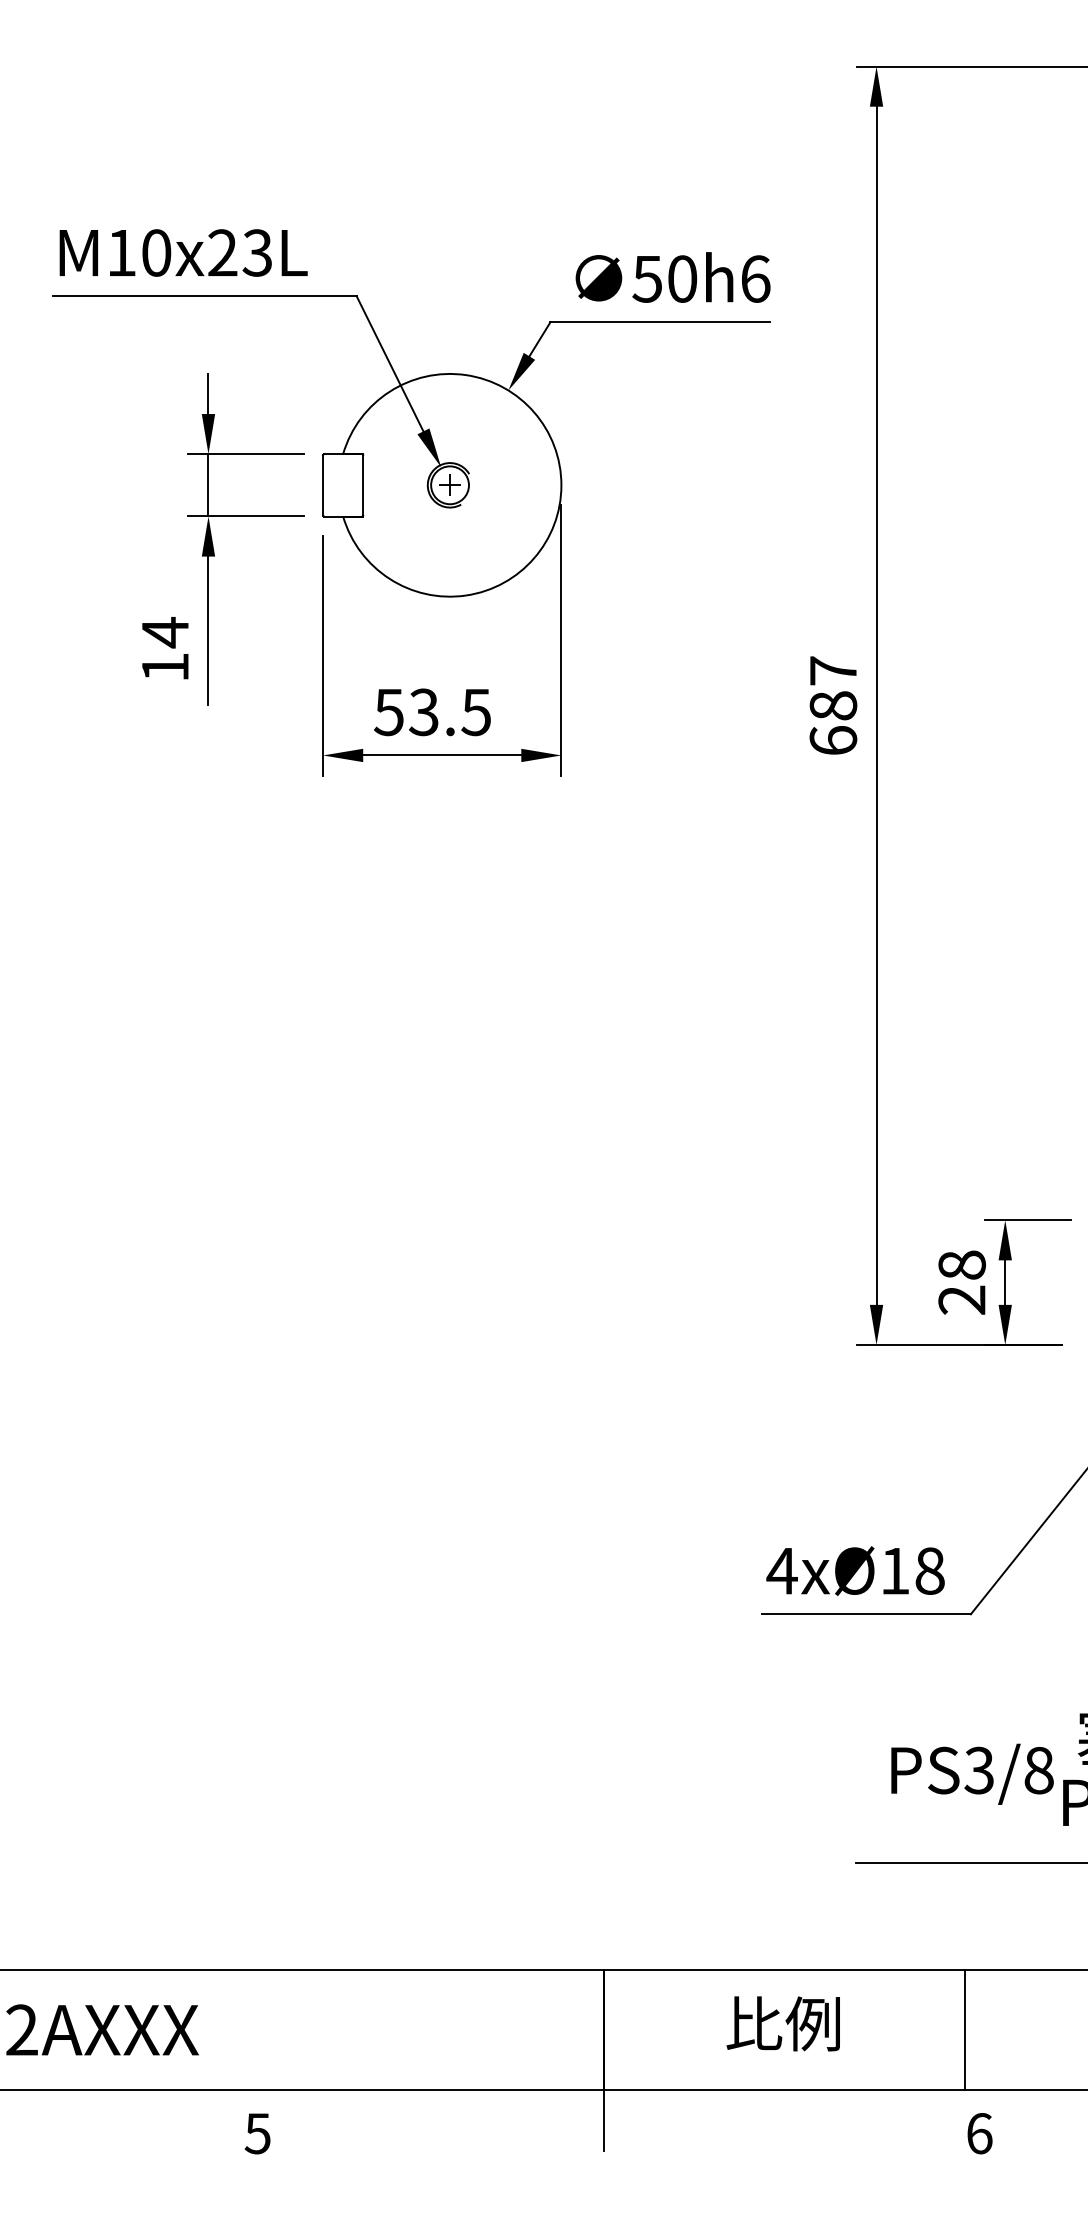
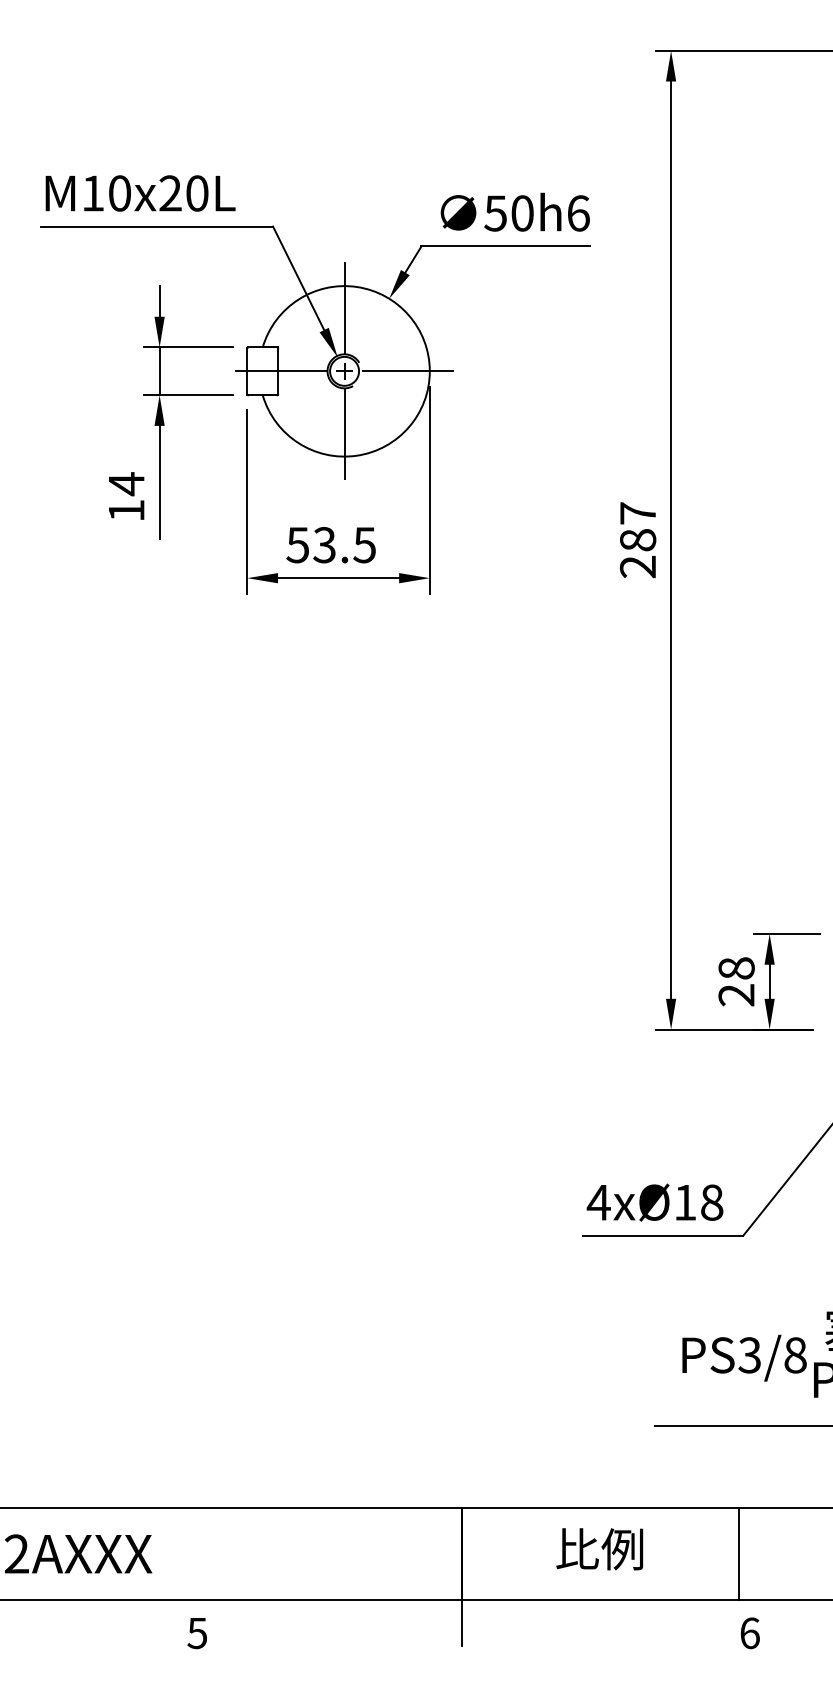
text: (257, 252) -> (197, 193), M10x23L -> M10x20L
line: (450, 402) -> (344, 307), added
line: (367, 485) -> (281, 371), added
line: (532, 485) -> (407, 371), added
line: (450, 567) -> (344, 434), added
text: (833, 740) -> (638, 566), 687 -> 287

